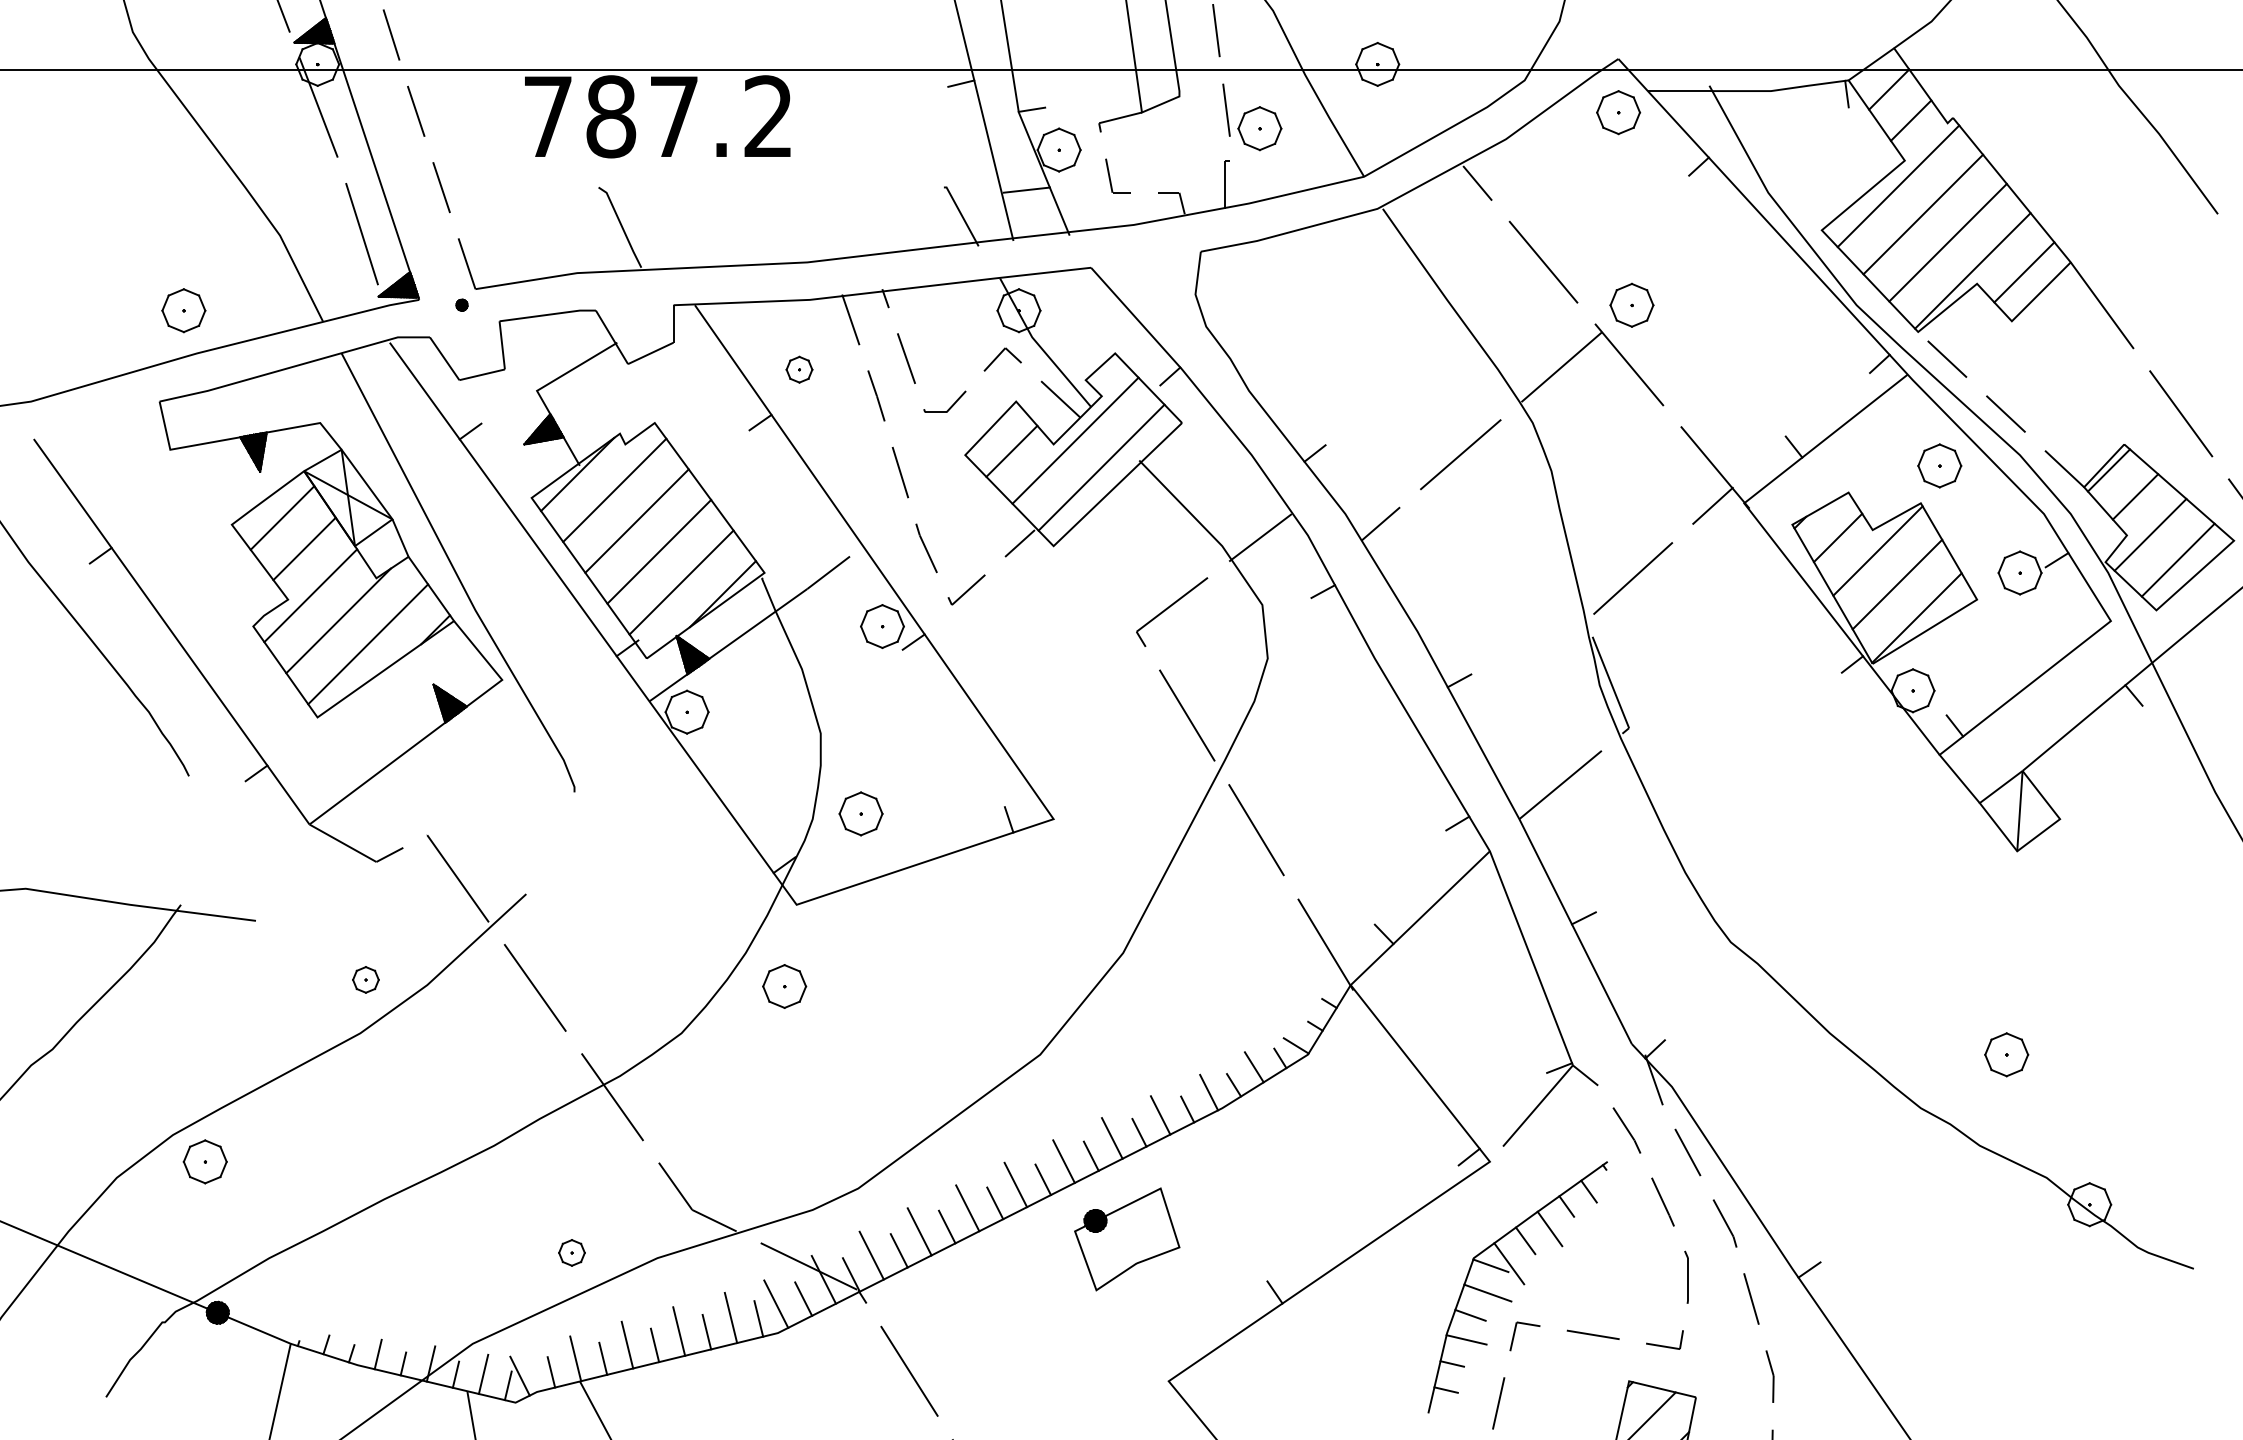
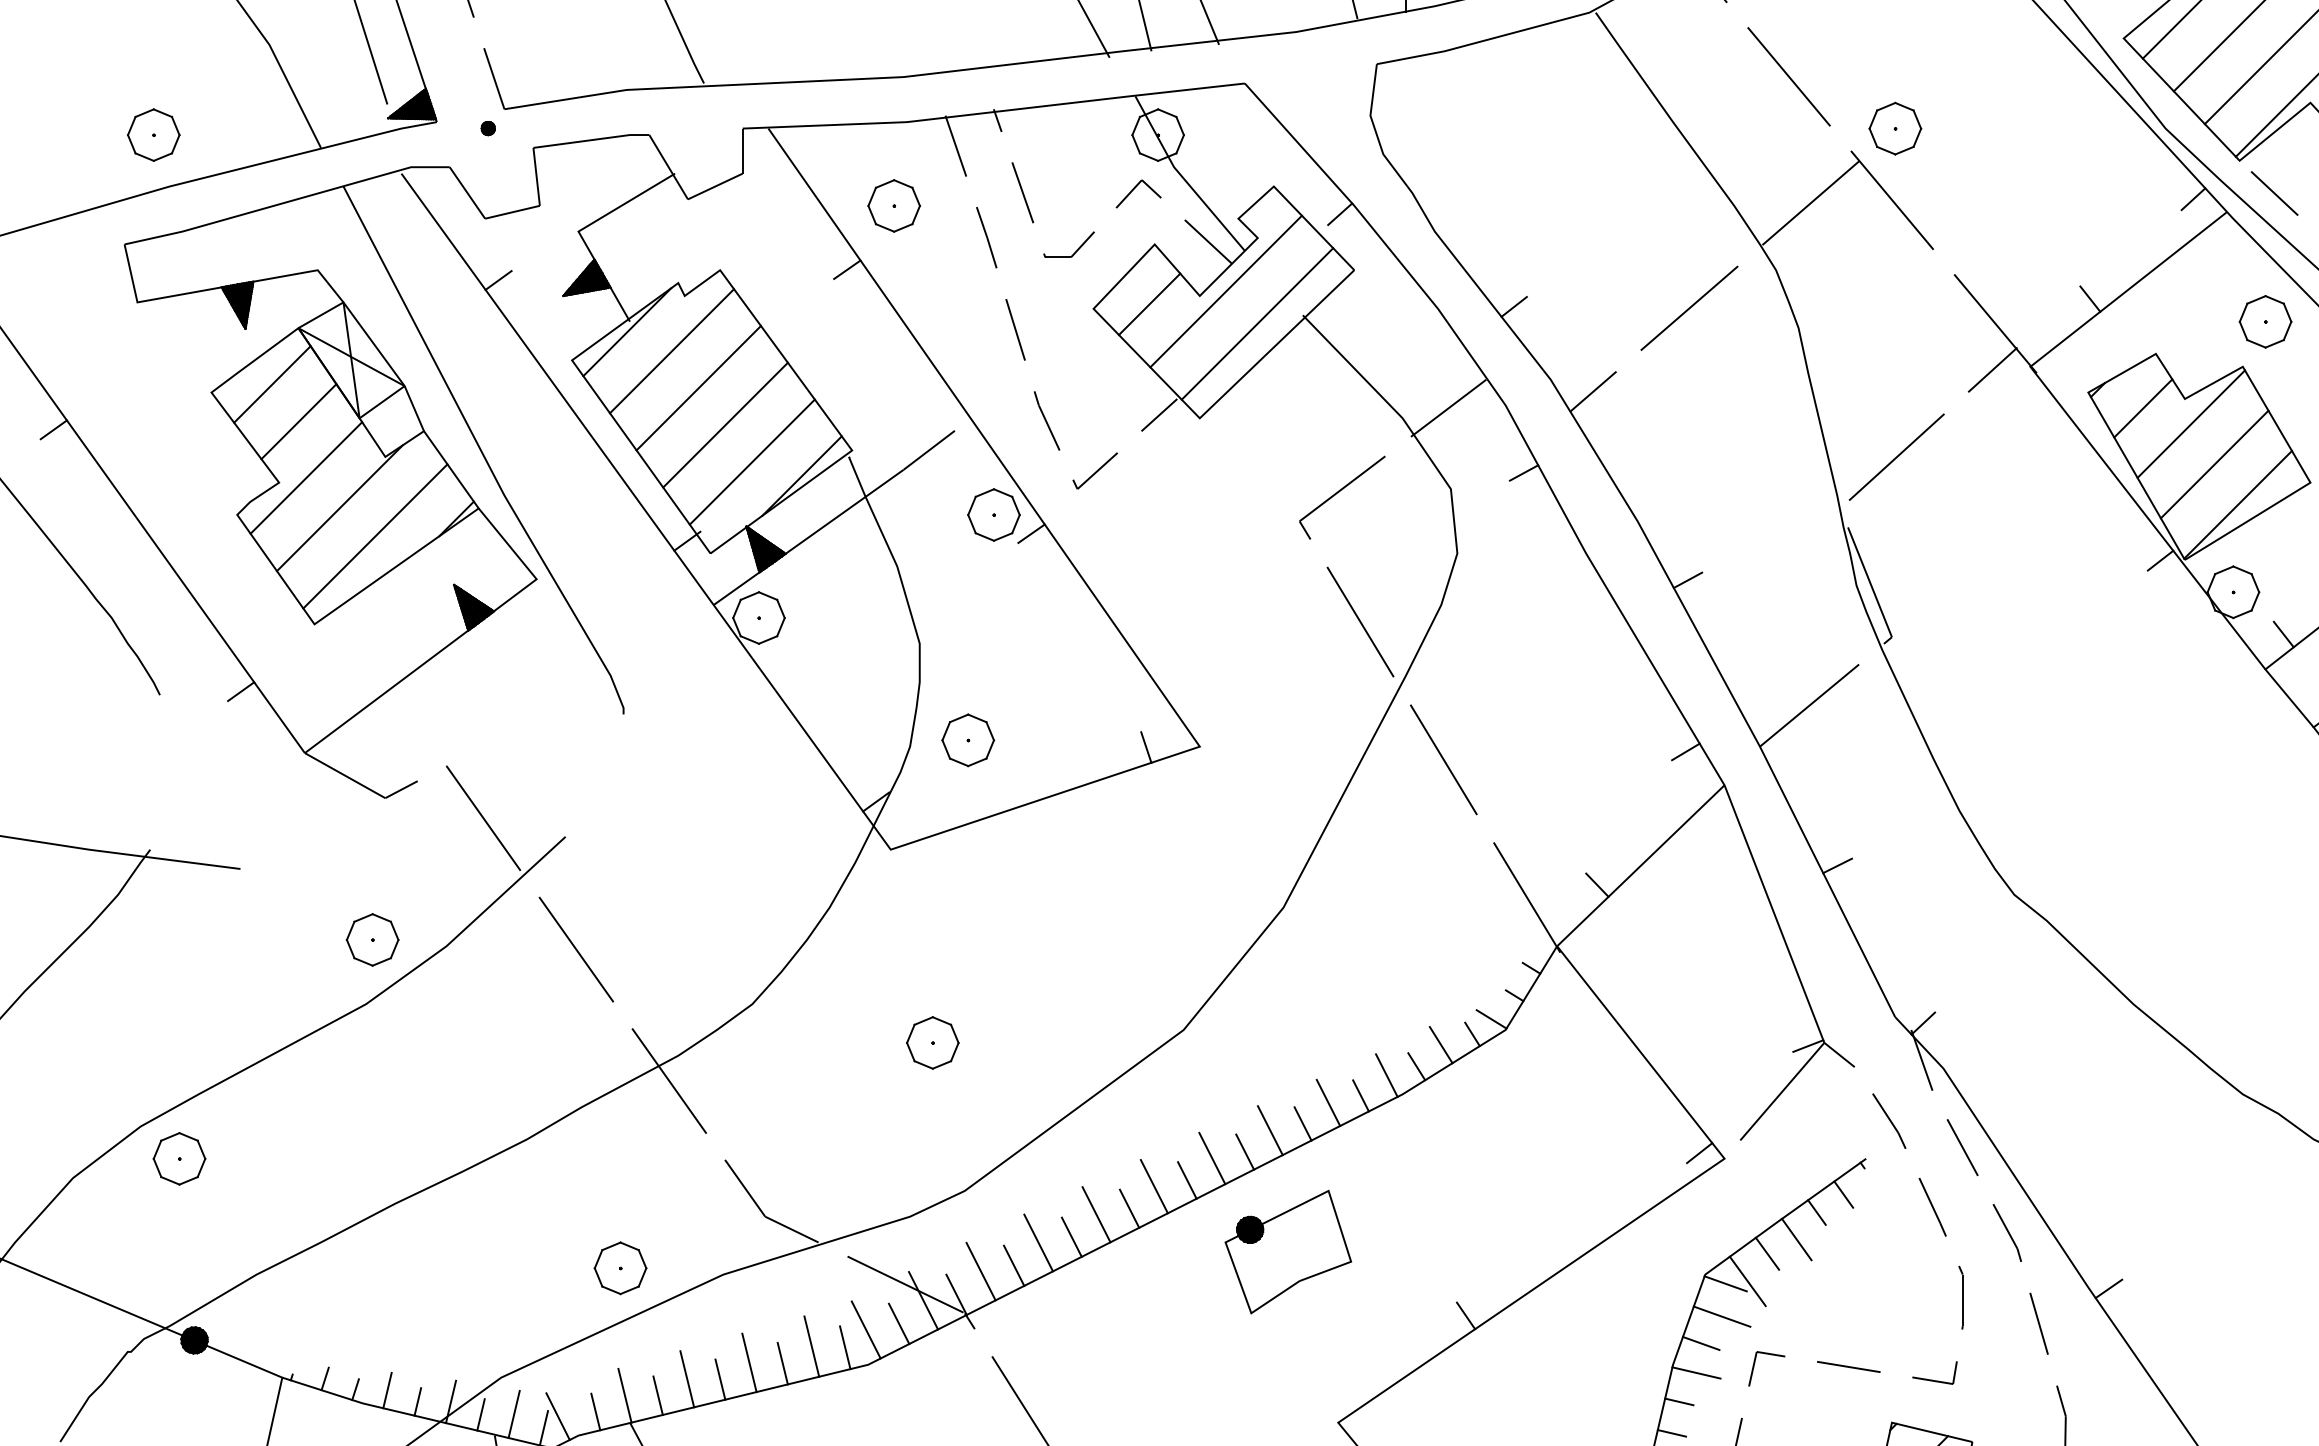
part: (799, 369) -> (894, 205), size x1.67
part: (365, 979) -> (372, 939), size x1.67
part: (784, 986) -> (932, 1042), moved
part: (571, 1252) -> (619, 1267), size x1.67

